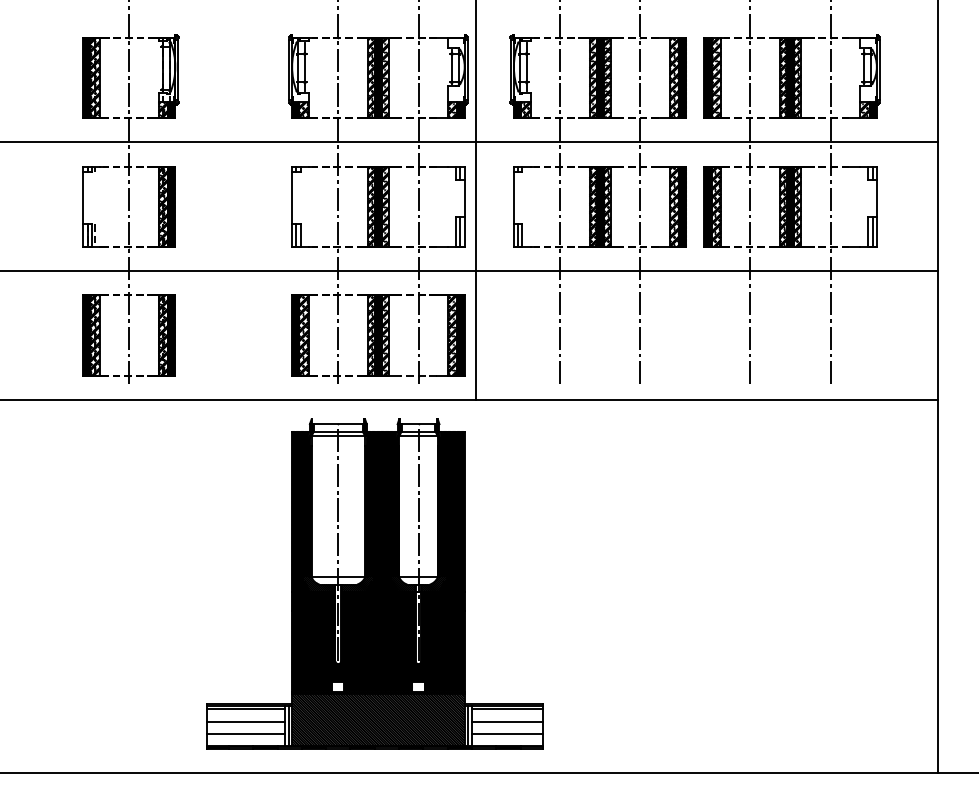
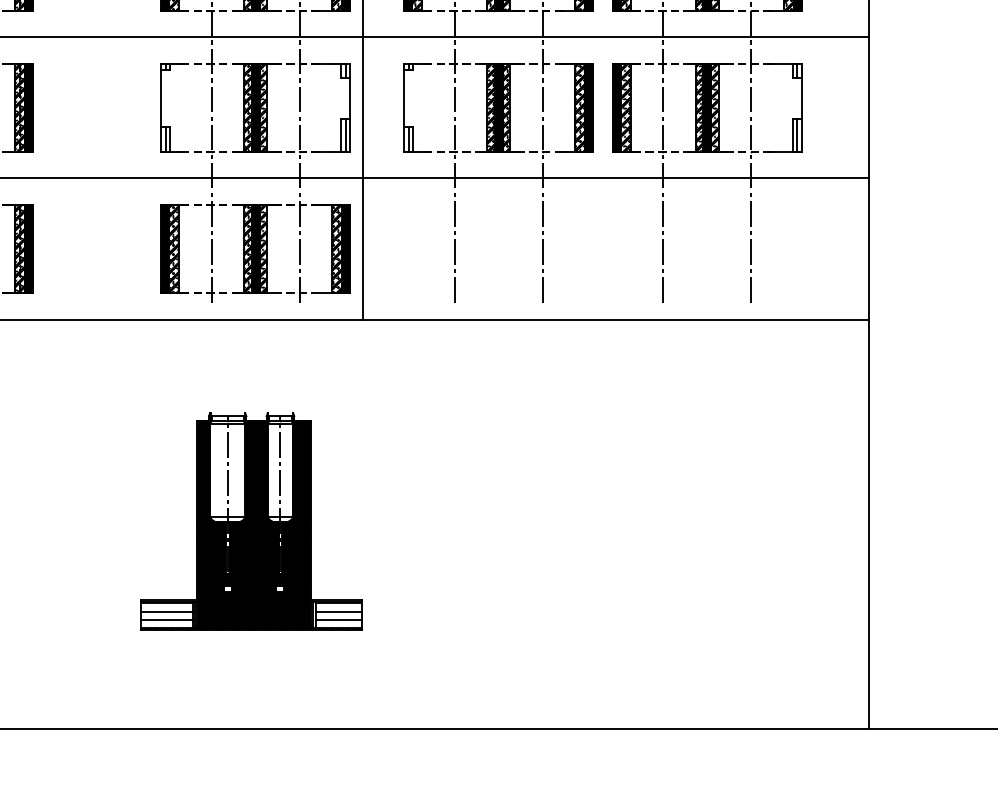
part: (374, 583) -> (251, 520), size x0.6

